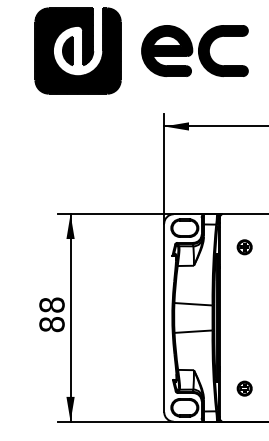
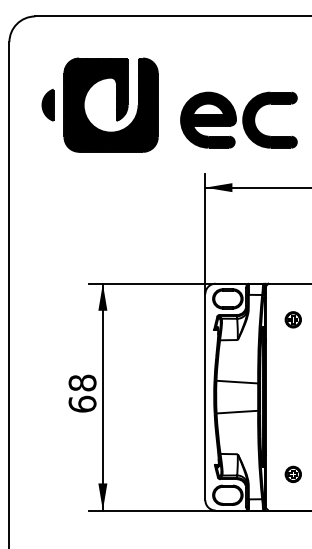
part: (67, 50) -> (47, 104), moved
part: (194, 50) -> (238, 119), moved
text: (51, 323) -> (82, 403), 88 -> 68

